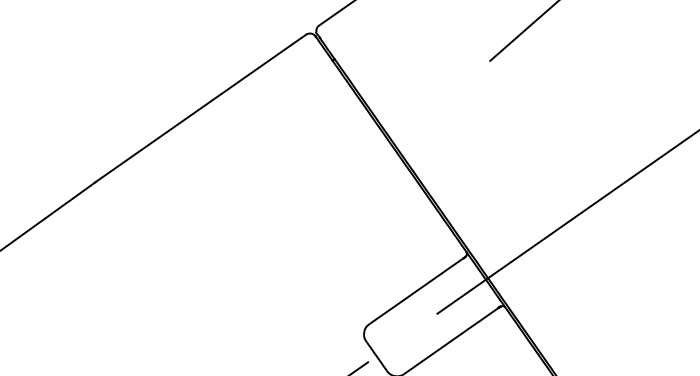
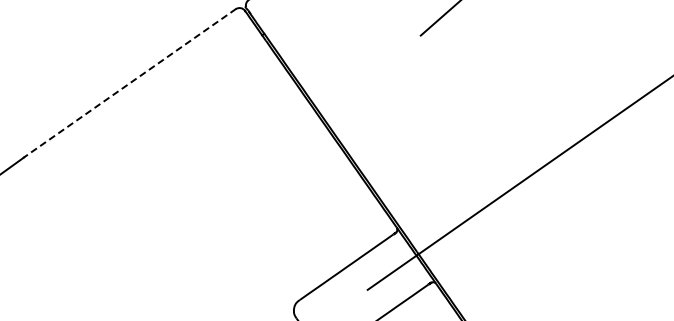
line: (200, 108) -> (129, 83), solid -> dashed

